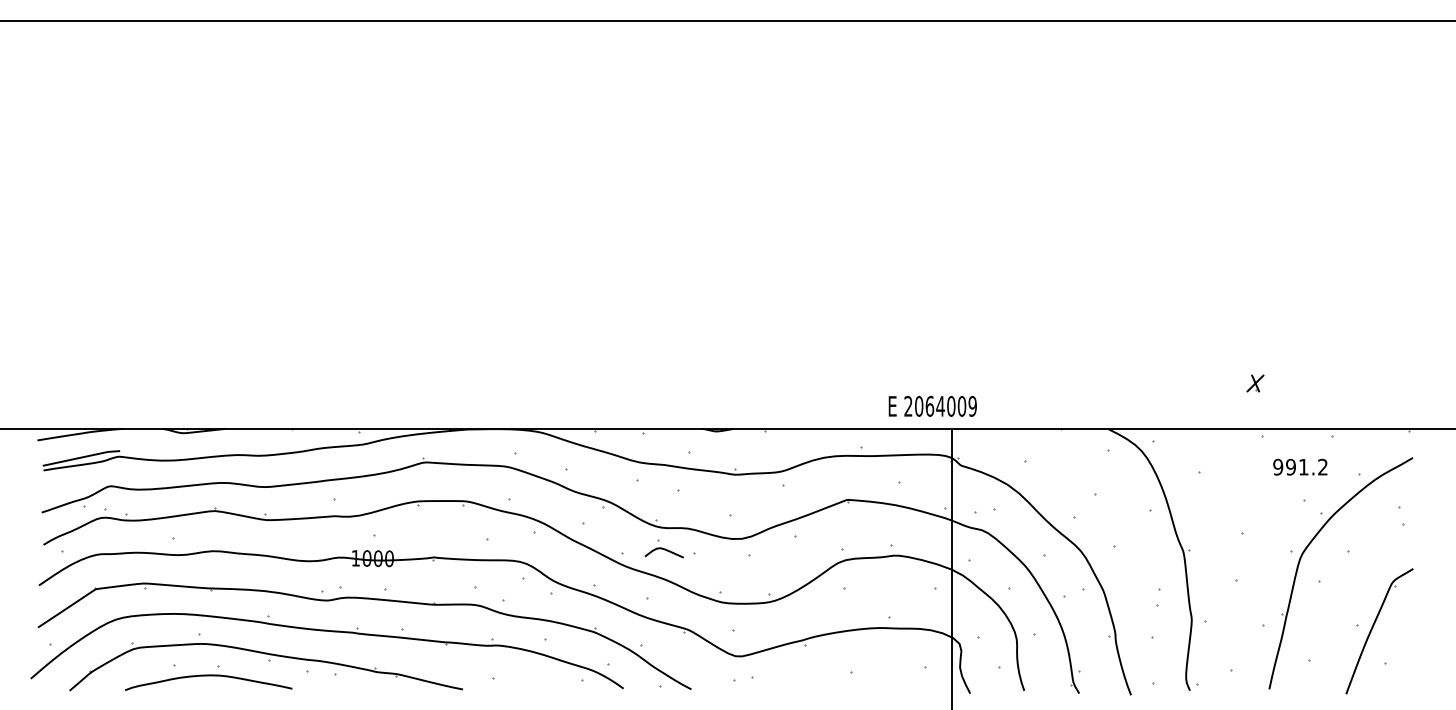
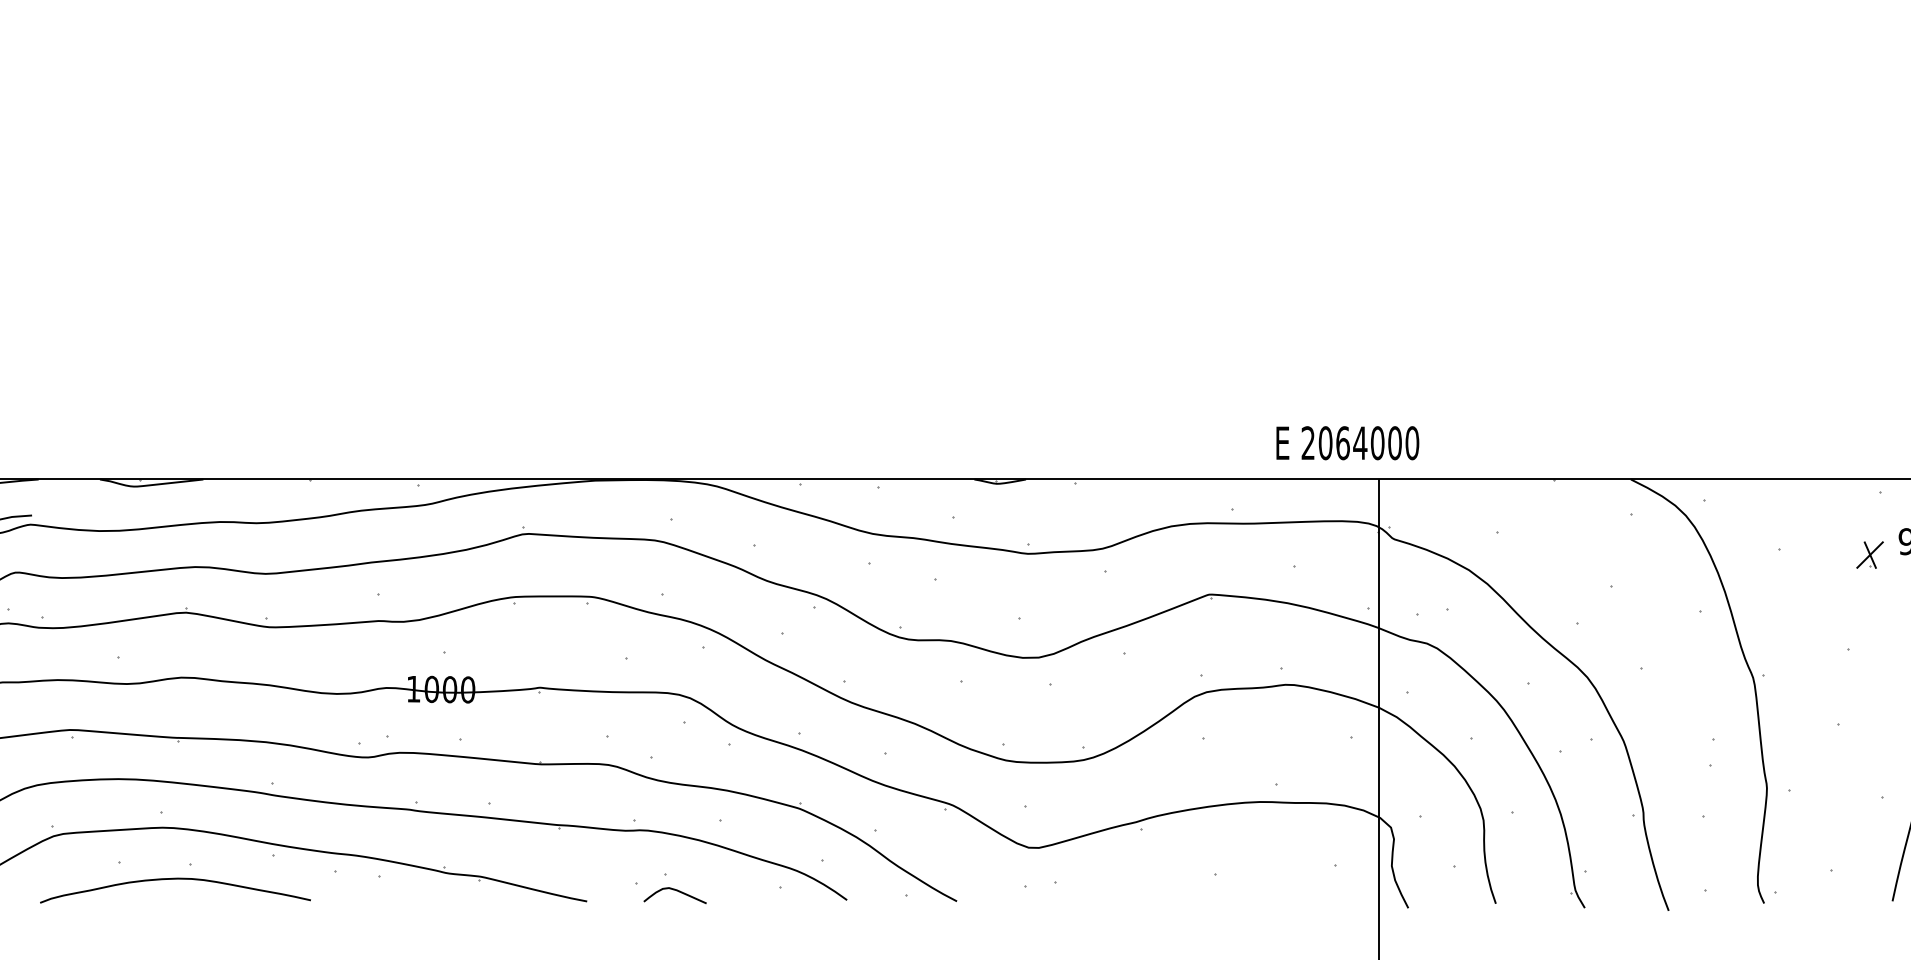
part: (1255, 383) -> (1870, 555), moved
text: (972, 406) -> (1411, 443), 2064009 -> 2064000
part: (663, 548) -> (673, 888), moved

